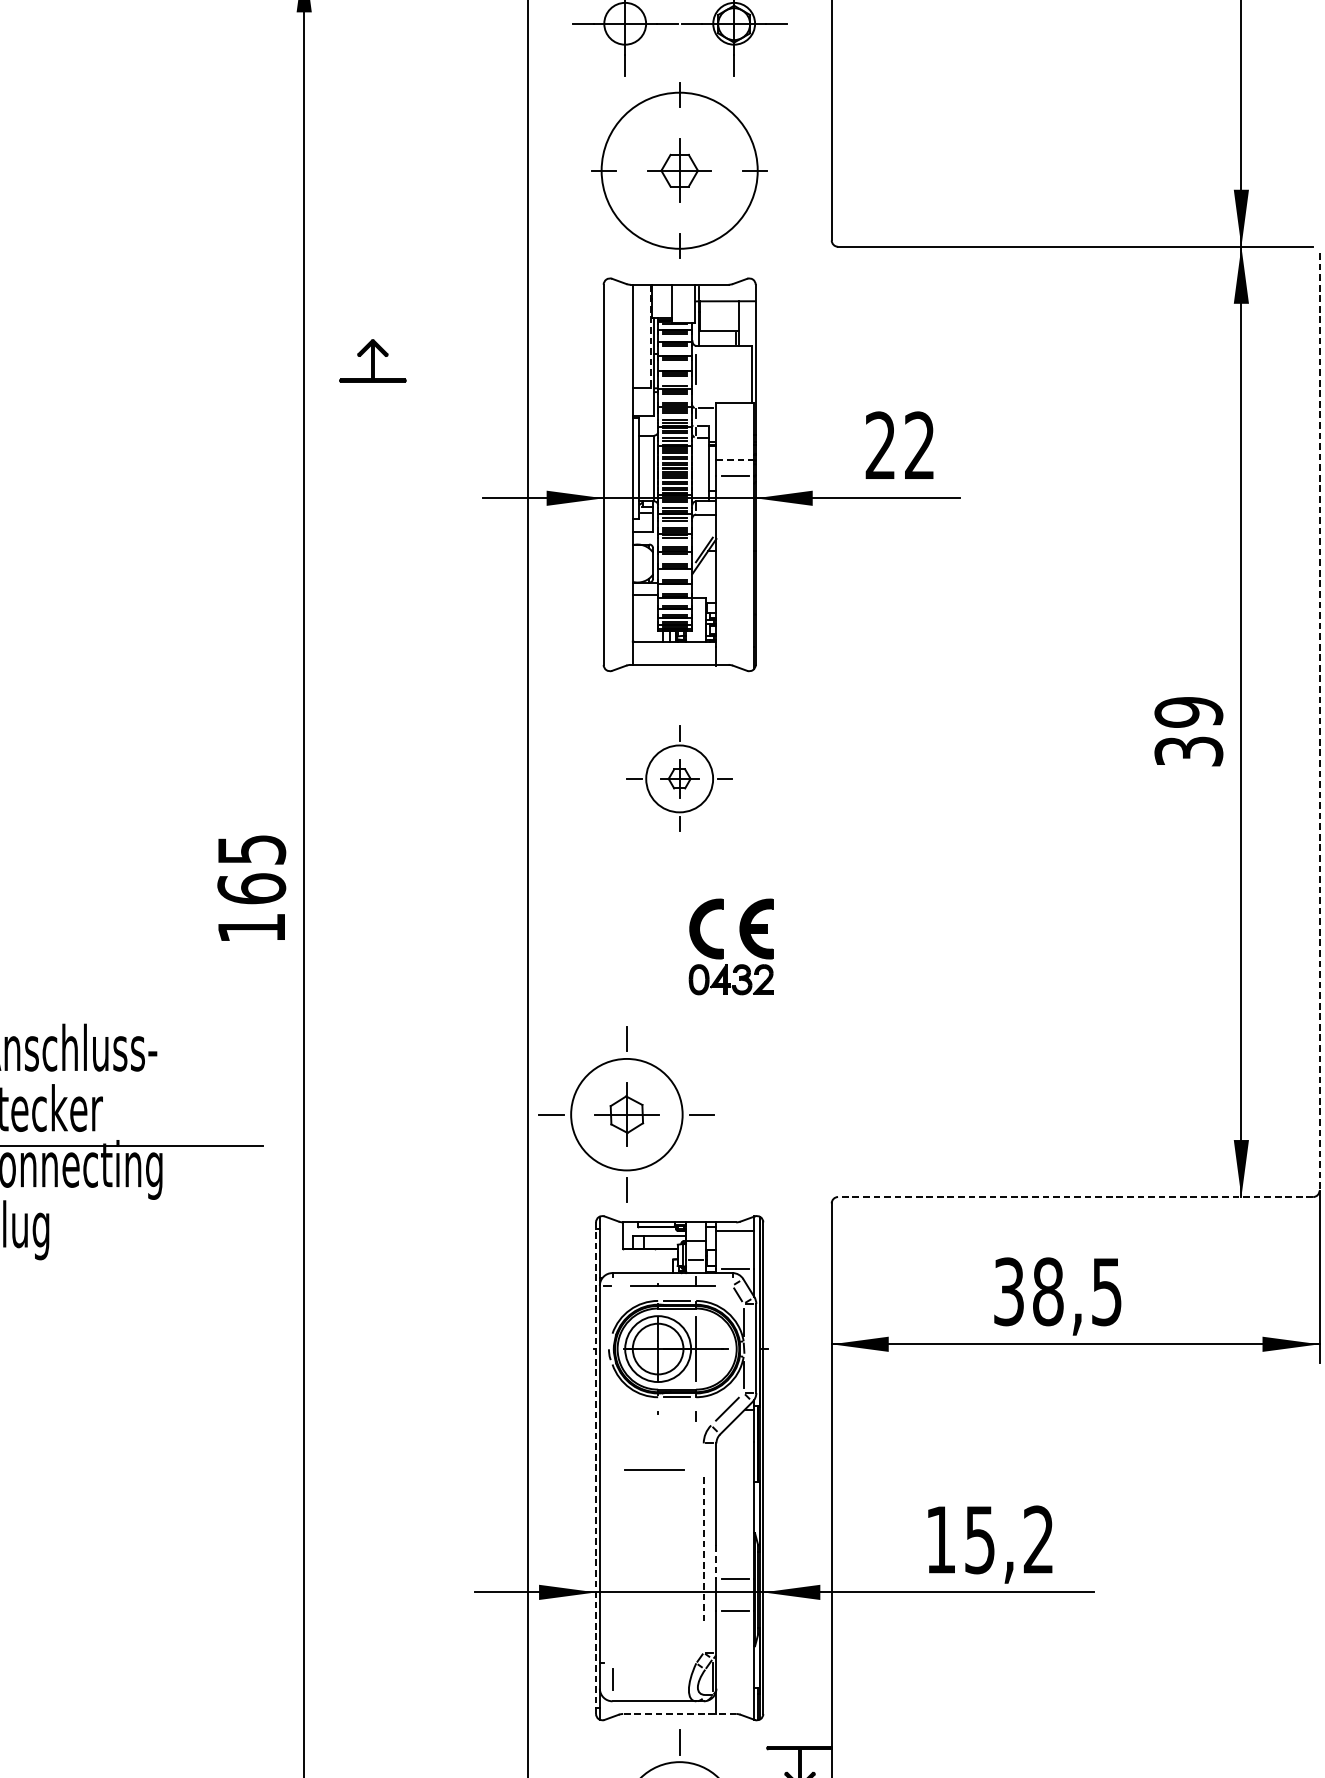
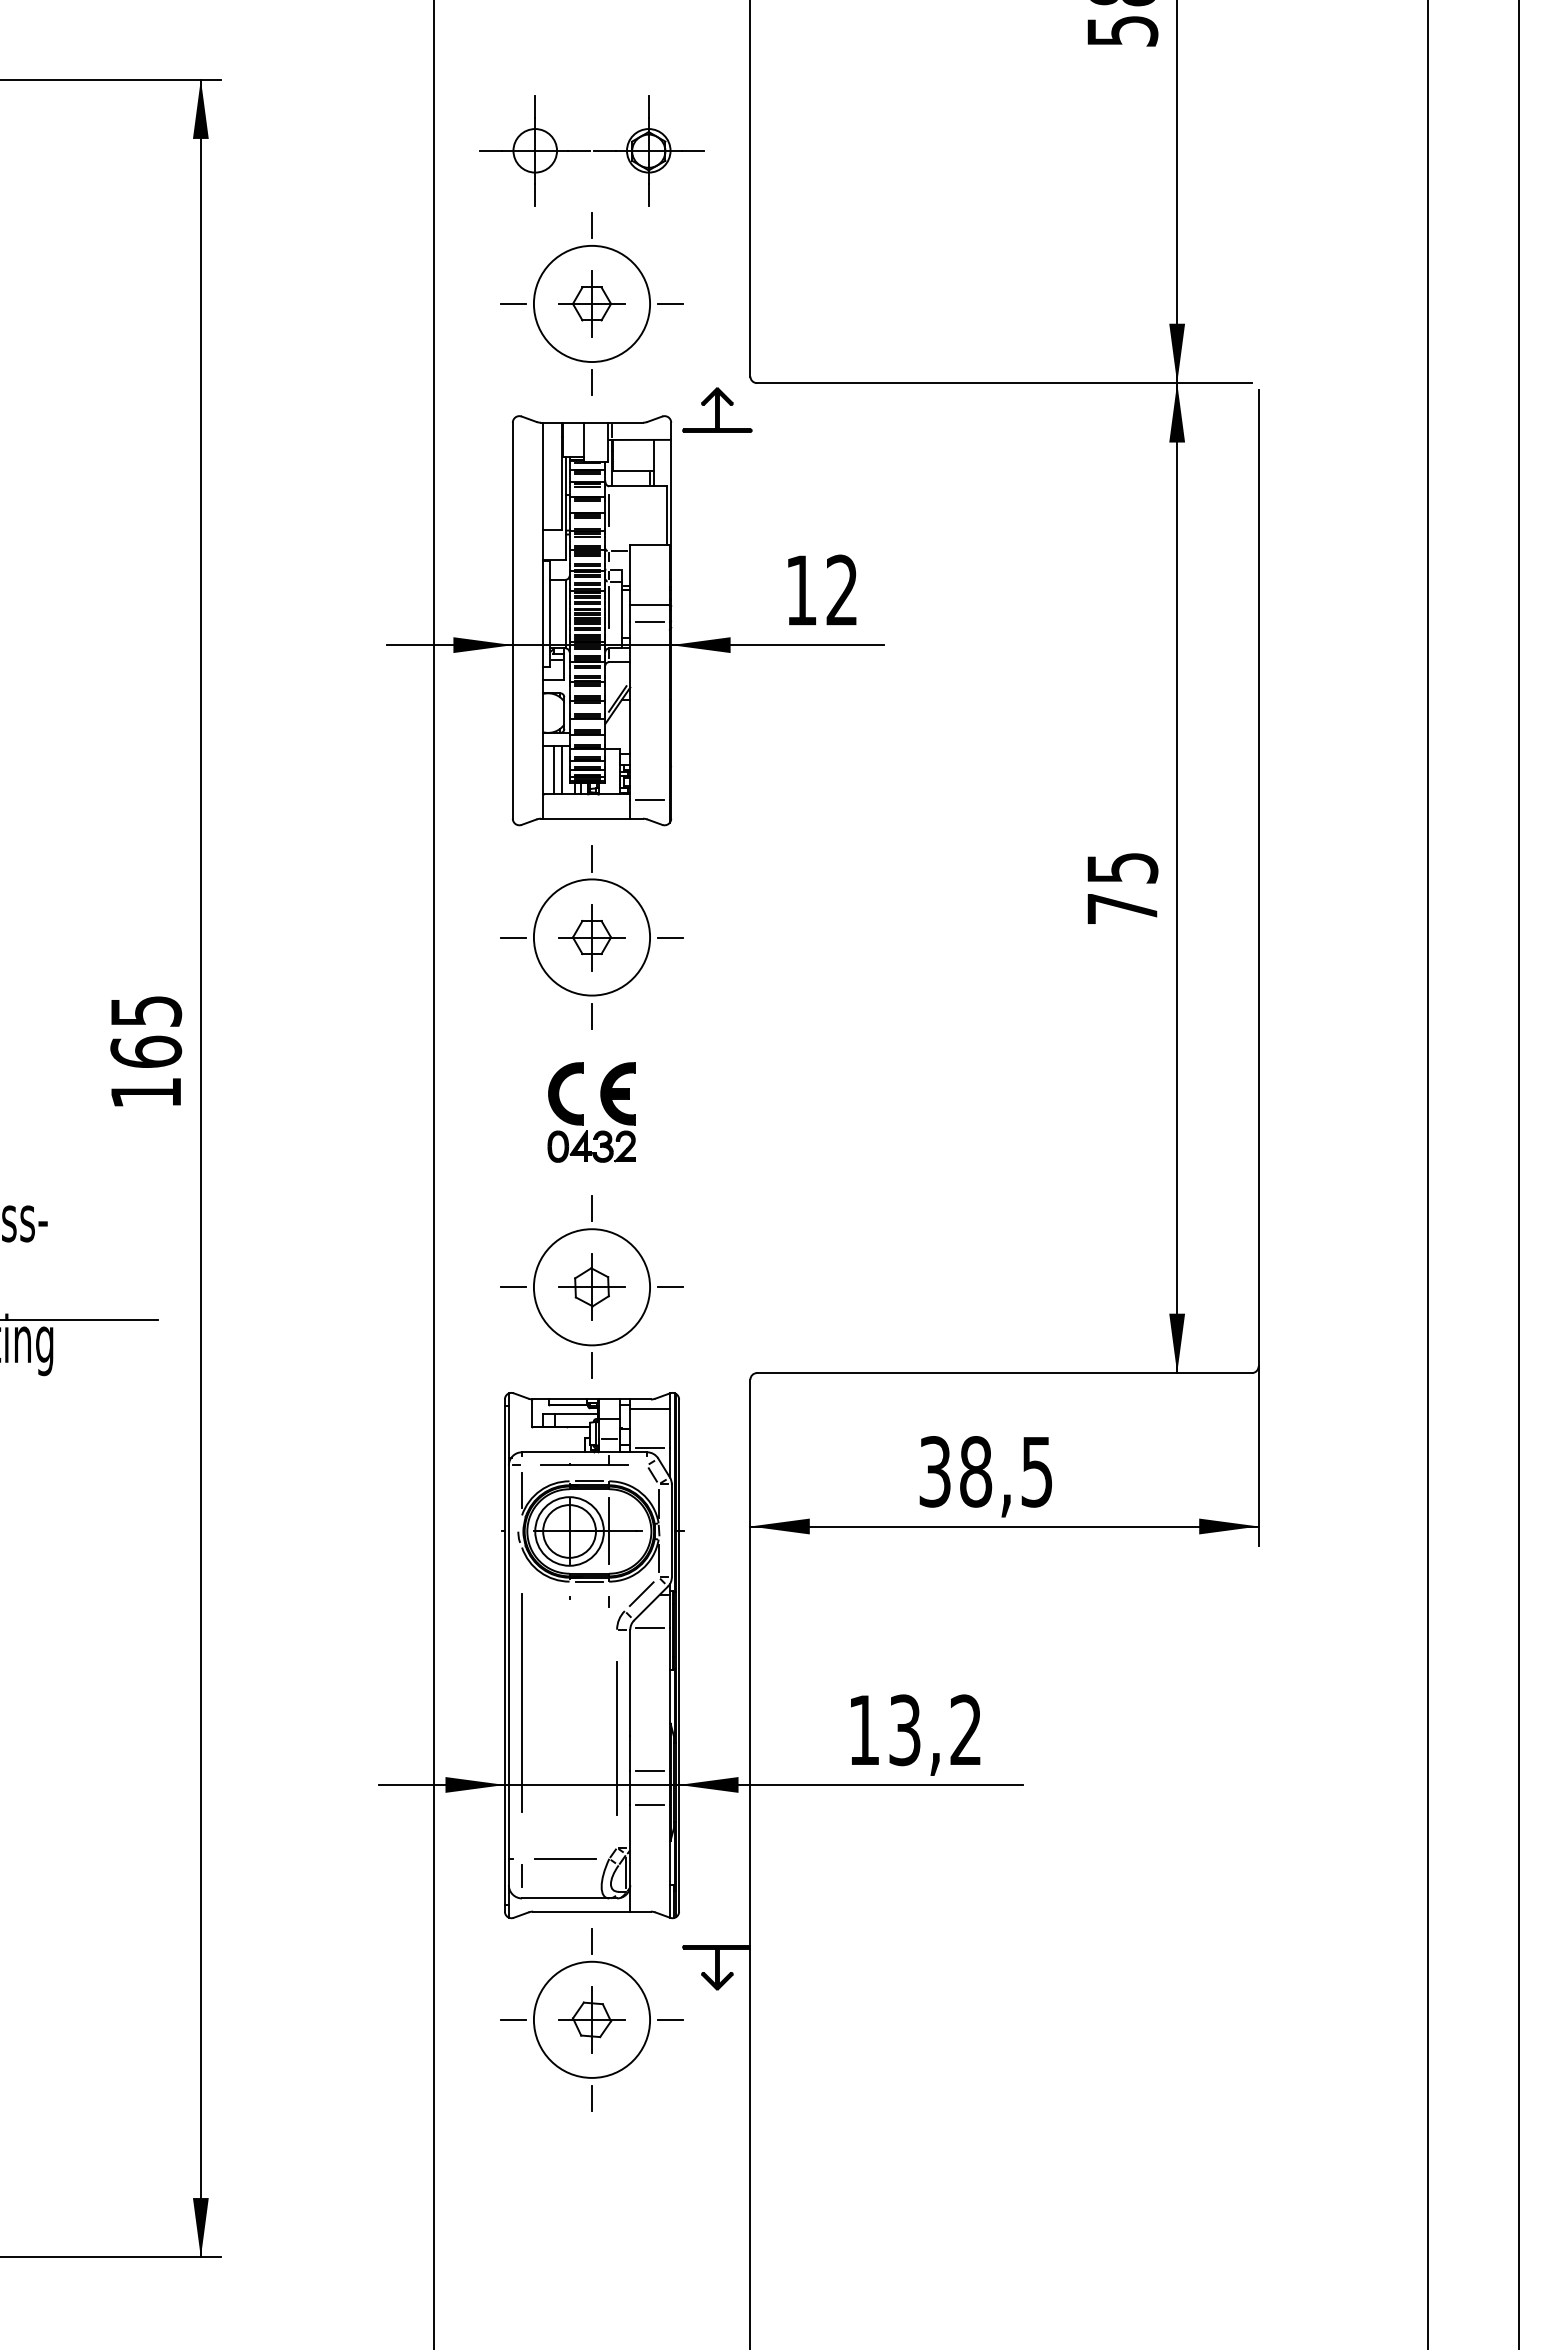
circle: (679, 170) -> (591, 303), size x0.71
line: (650, 336) -> (561, 476), dashed -> solid
part: (372, 360) -> (717, 409), moved
text: (879, 444) -> (800, 589), 22 -> 12
line: (735, 459) -> (650, 604), dashed -> solid
line: (696, 462) -> (609, 607), added
line: (642, 618) -> (553, 770), added
line: (650, 618) -> (561, 770), added
line: (734, 646) -> (649, 799), added
line: (1319, 722) -> (1258, 878), dashed -> solid
text: (1188, 731) -> (1122, 888), 39 -> 75
part: (679, 778) -> (591, 937), size x1.67
part: (723, 948) -> (583, 1114), moved
part: (626, 1113) -> (591, 1286), moved
line: (1075, 1197) -> (1004, 1373), dashed -> solid
line: (612, 1308) -> (522, 1489), added
line: (734, 1442) -> (649, 1628), added
line: (595, 1468) -> (504, 1655), dashed -> solid
line: (654, 1470) -> (565, 1858), moved
line: (612, 1514) -> (522, 1703), added
text: (979, 1539) -> (904, 1729), 15,2 -> 13,2
line: (704, 1547) -> (617, 1738), dashed -> solid
line: (716, 1562) -> (630, 1753), dashed -> solid
line: (680, 1713) -> (592, 1911), dashed -> solid

